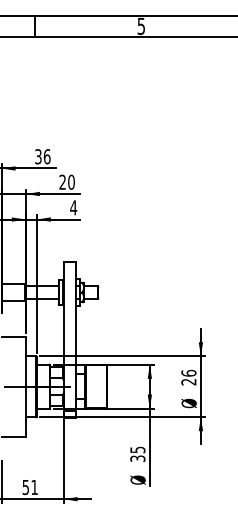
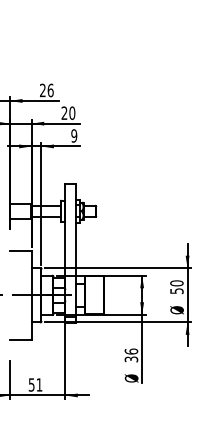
text: (38, 156) -> (42, 90), 36 -> 26
text: (73, 207) -> (74, 135), 4 -> 9
text: (188, 377) -> (176, 287), 26 -> 50
text: (137, 449) -> (131, 351), 35 -> 36

